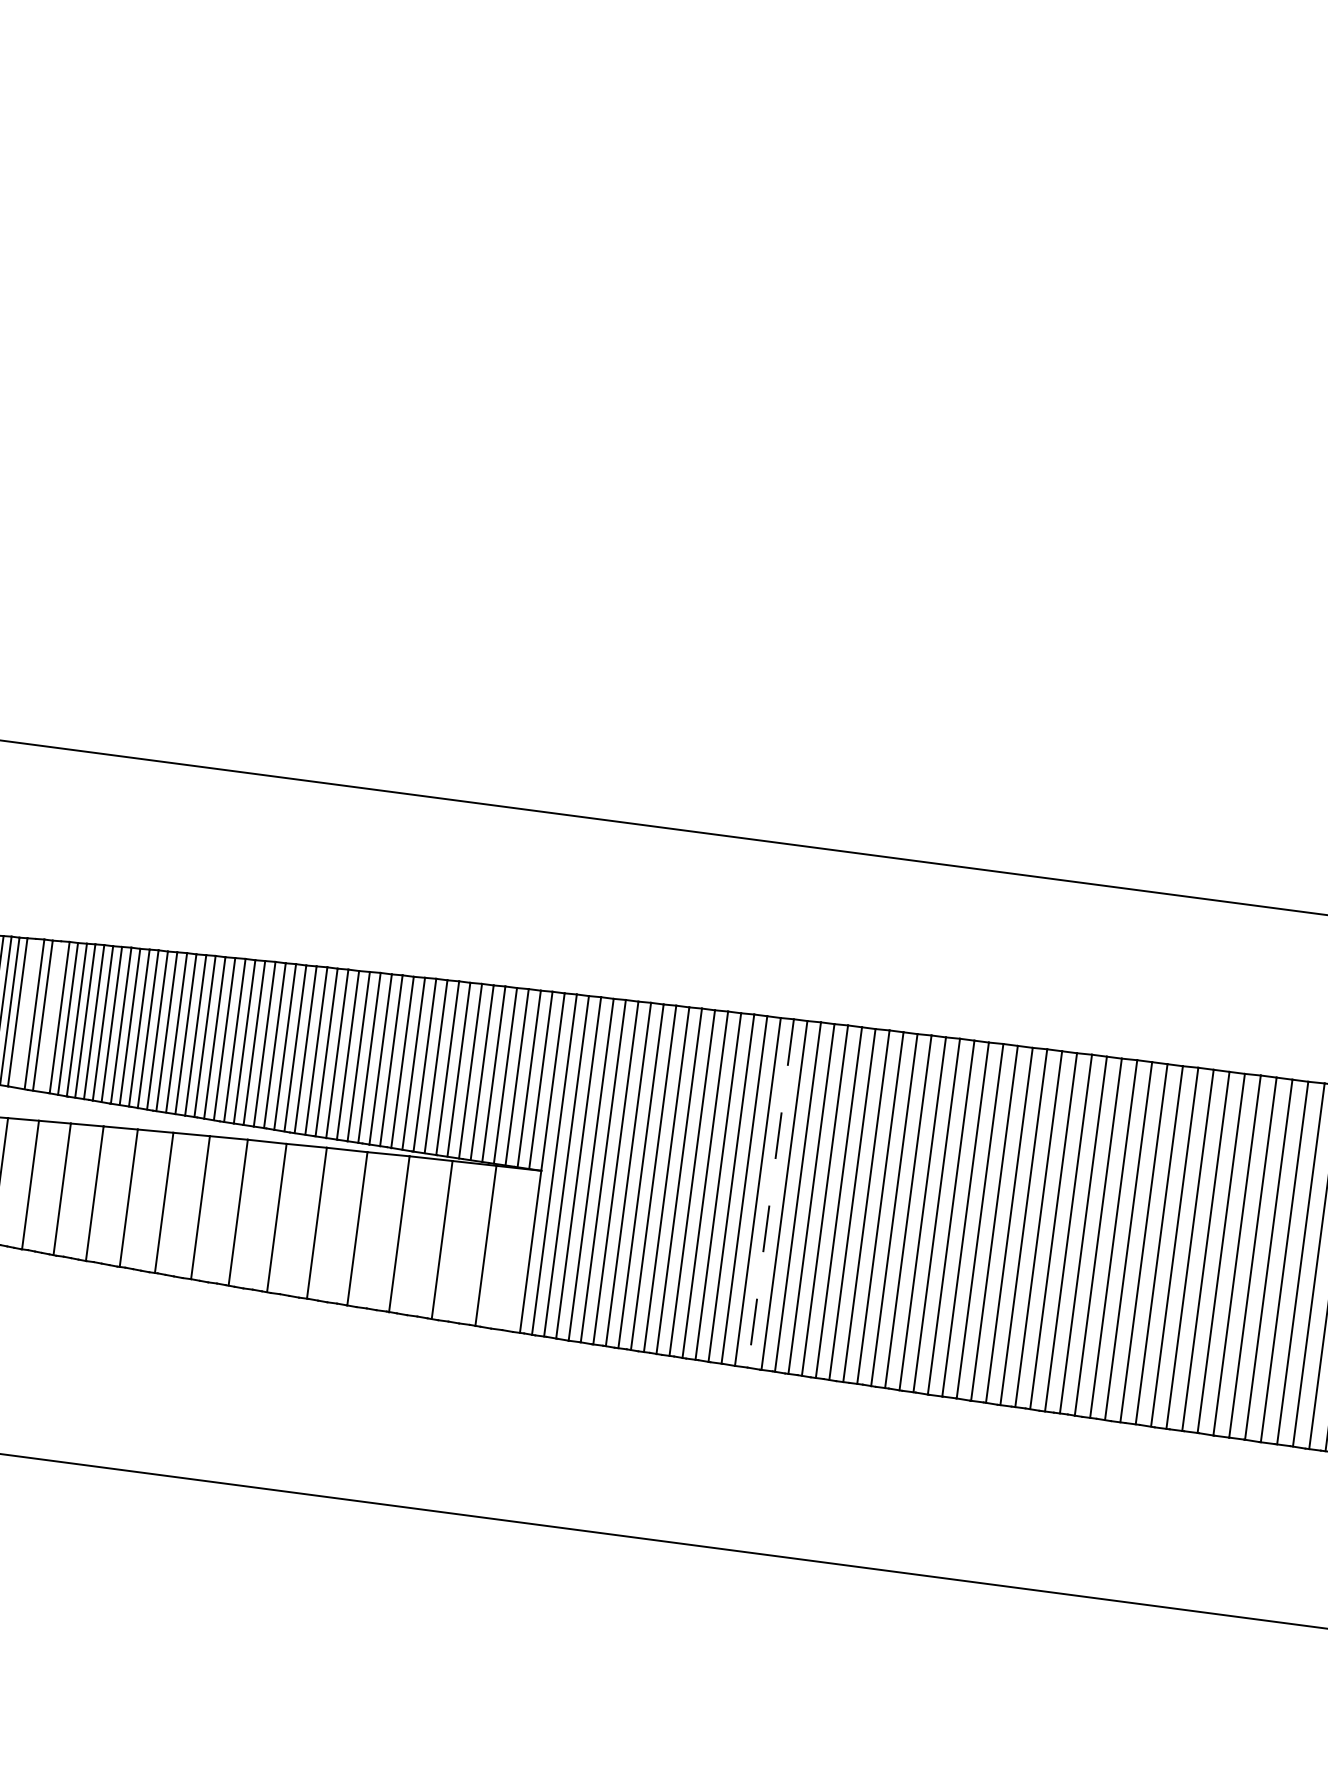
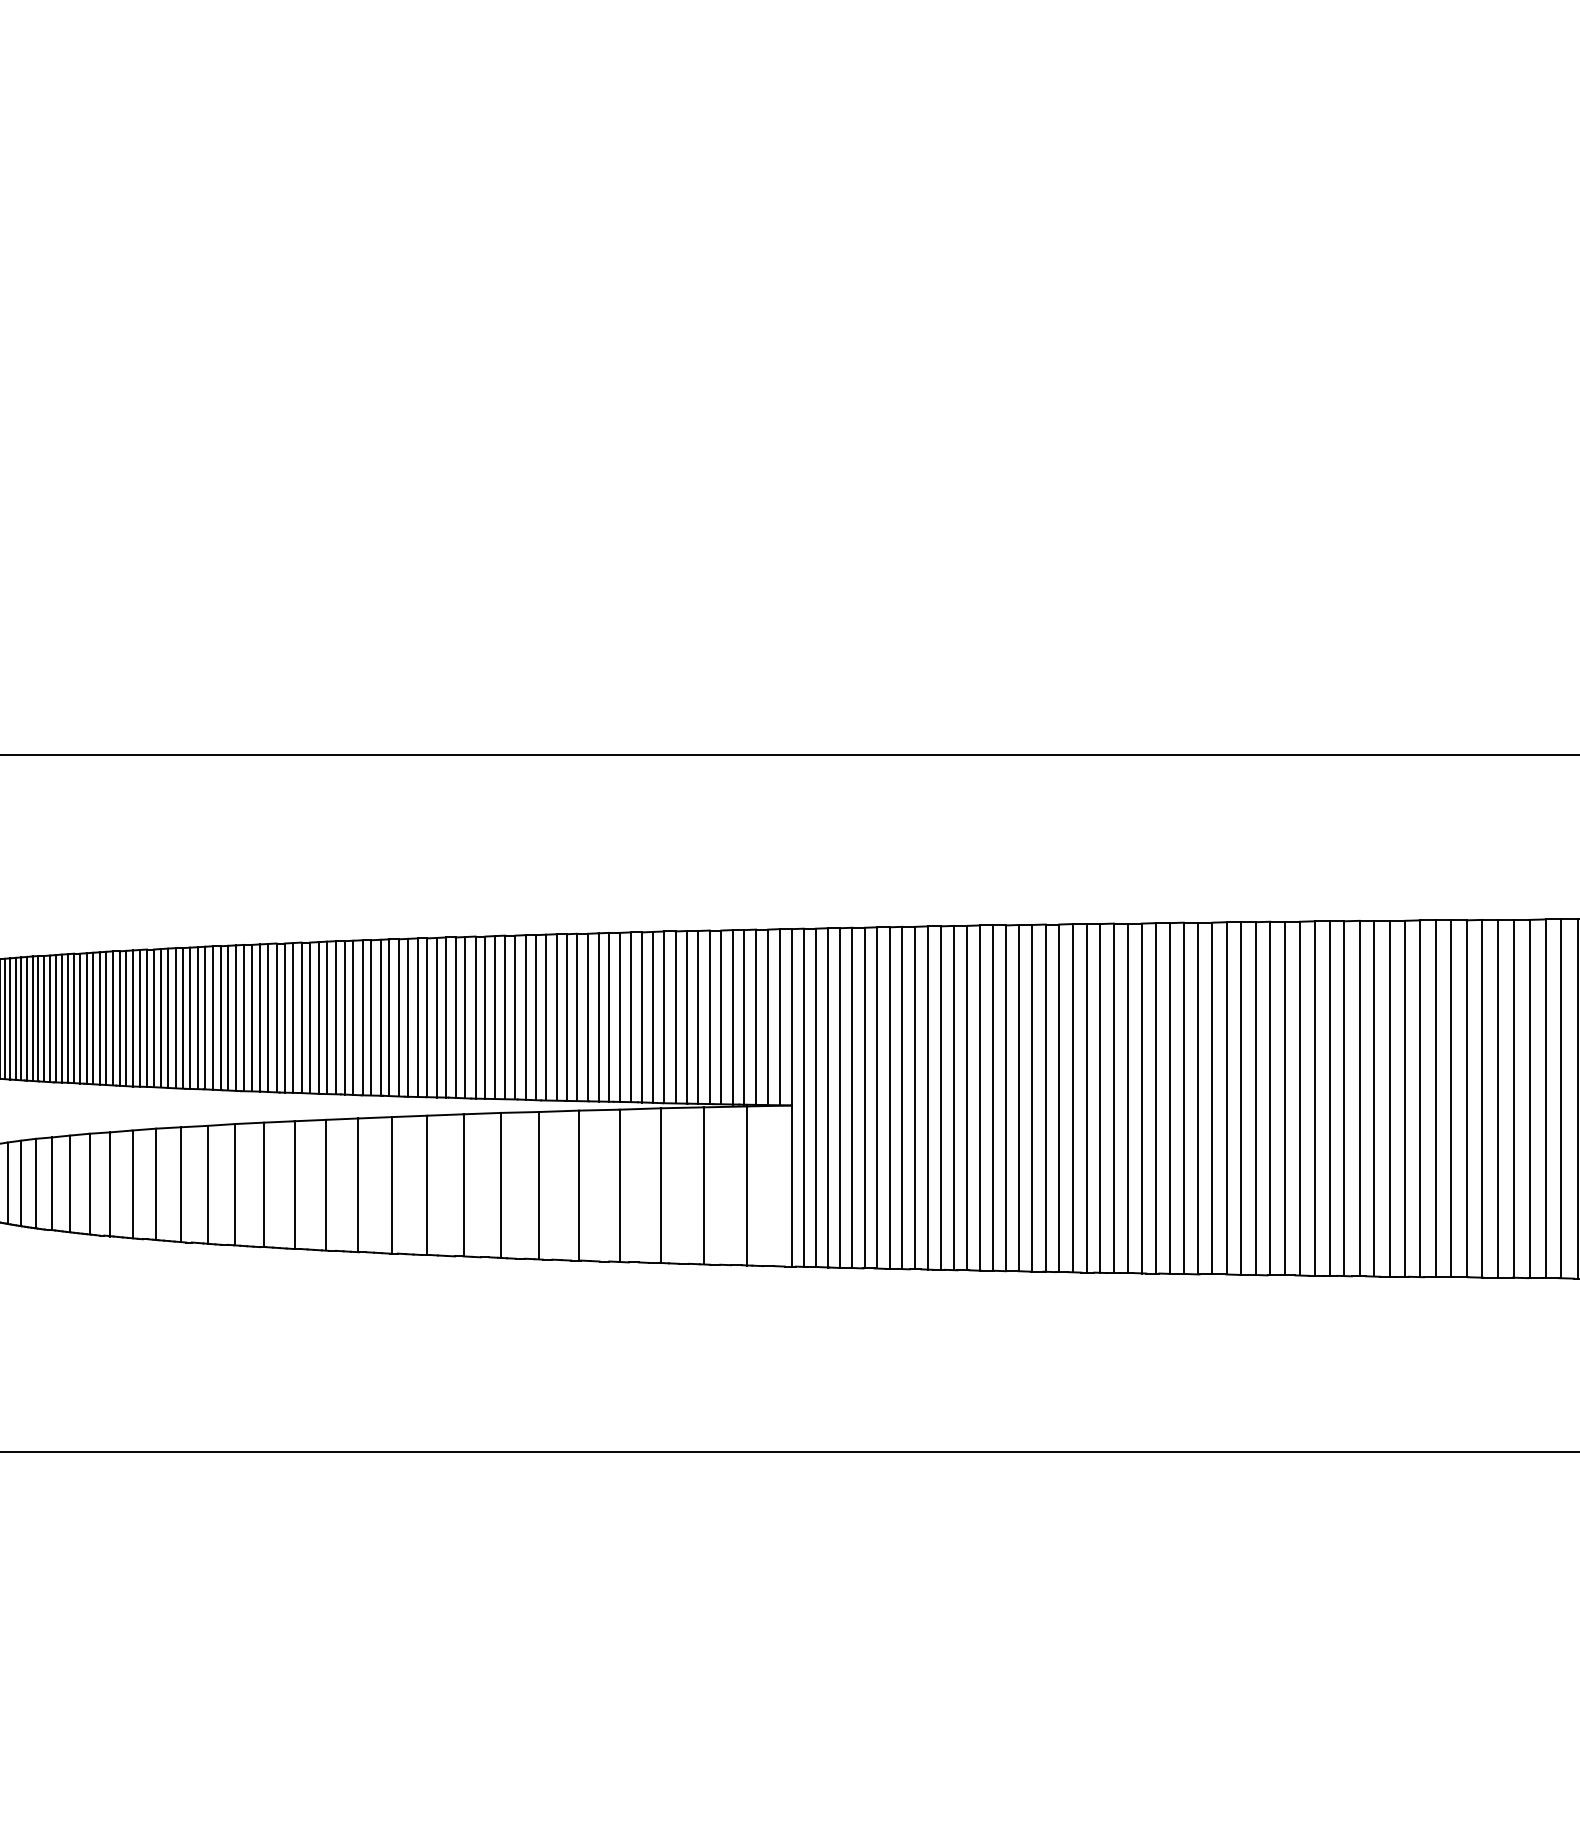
line: (26, 1012) -> (268, 1017), added
line: (51, 1017) -> (293, 1018), added
line: (770, 1193) -> (1018, 1098), dashed -> solid

